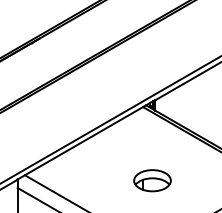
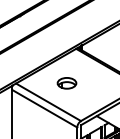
part: (151, 181) -> (66, 83), moved

